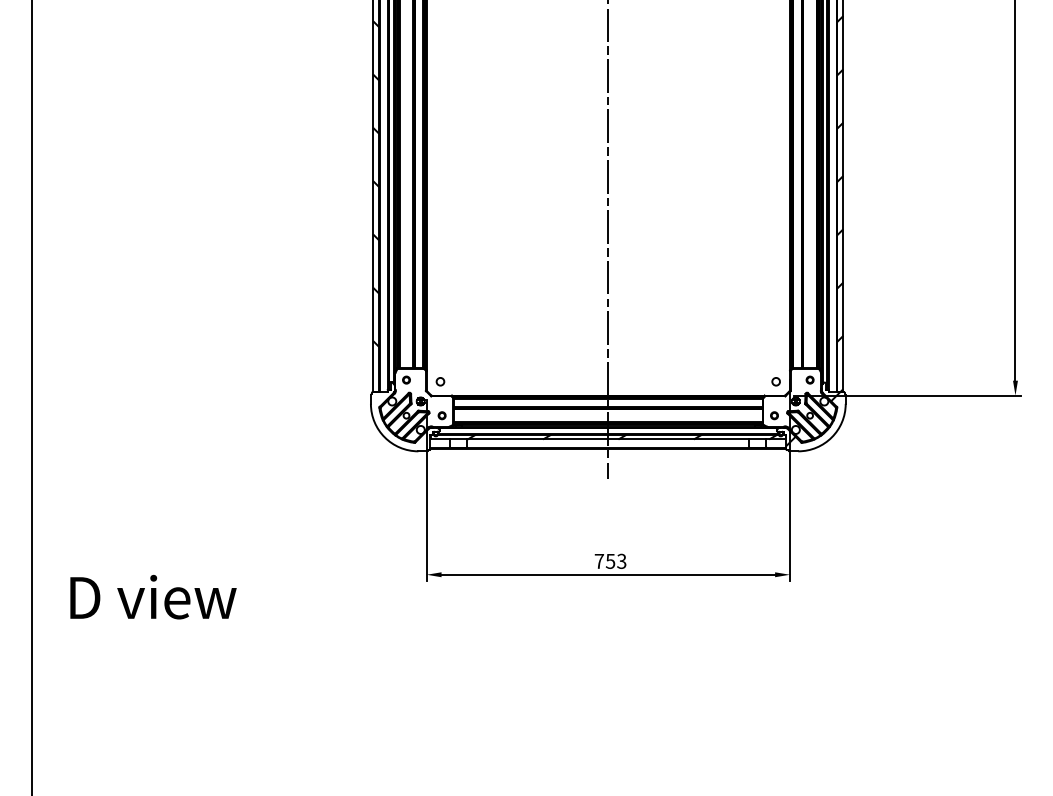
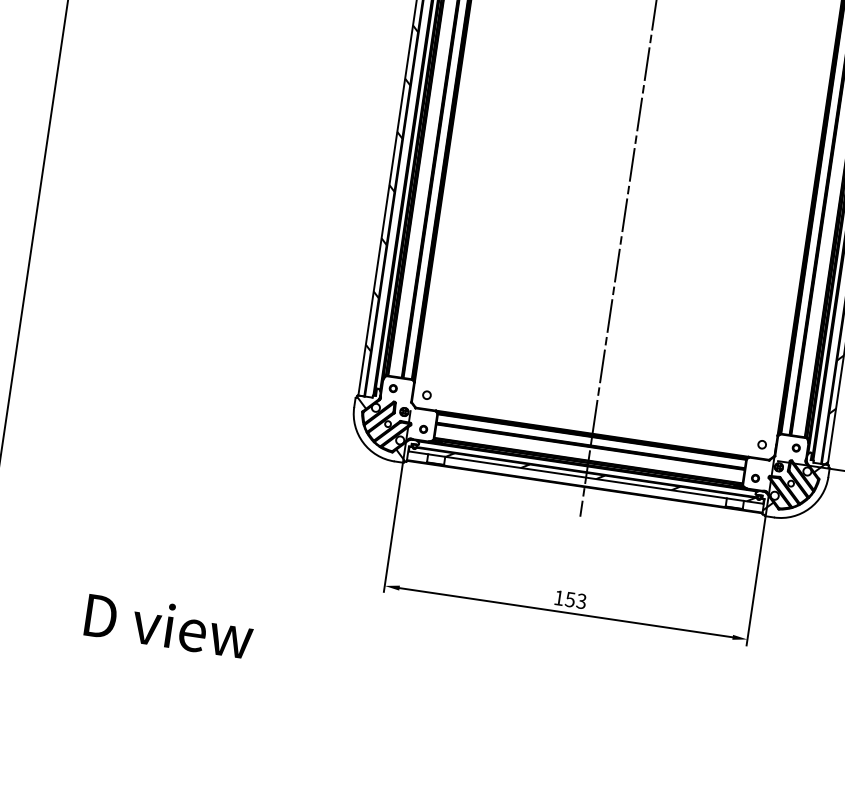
hatch: (400, 421) -> (381, 429), added
text: (599, 561) -> (559, 598), 753 -> 153
text: (153, 597) -> (169, 626), moved

